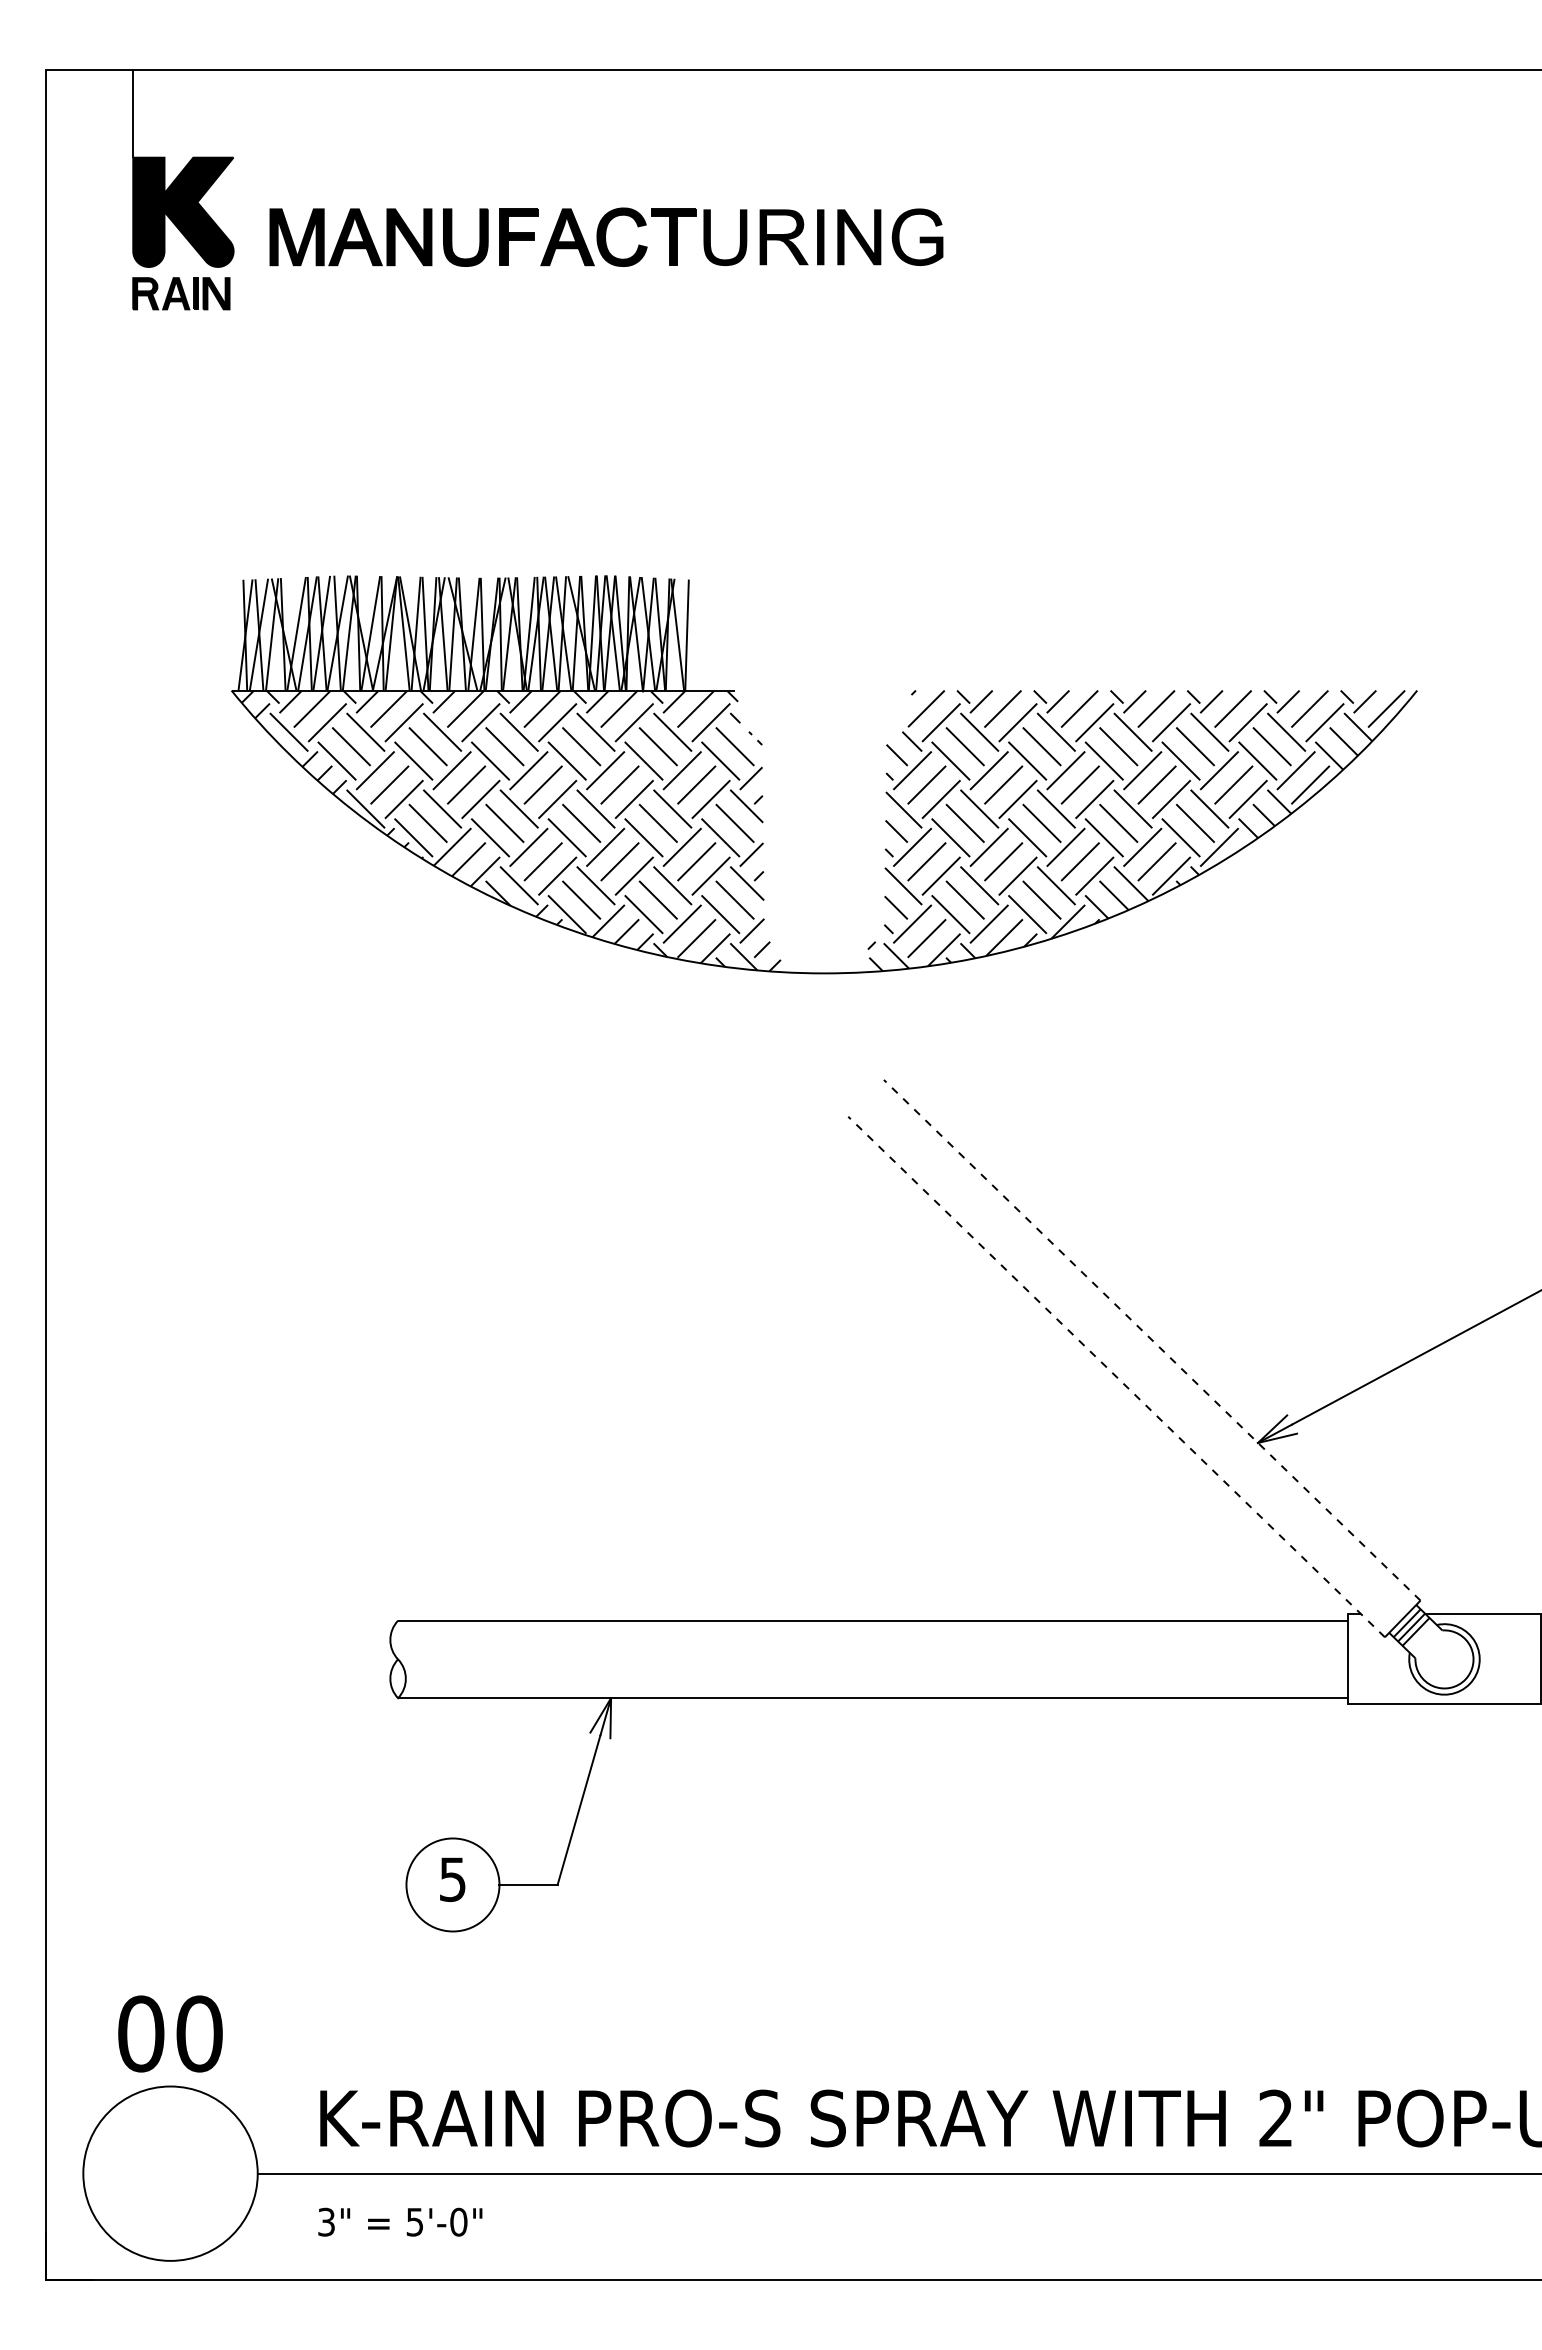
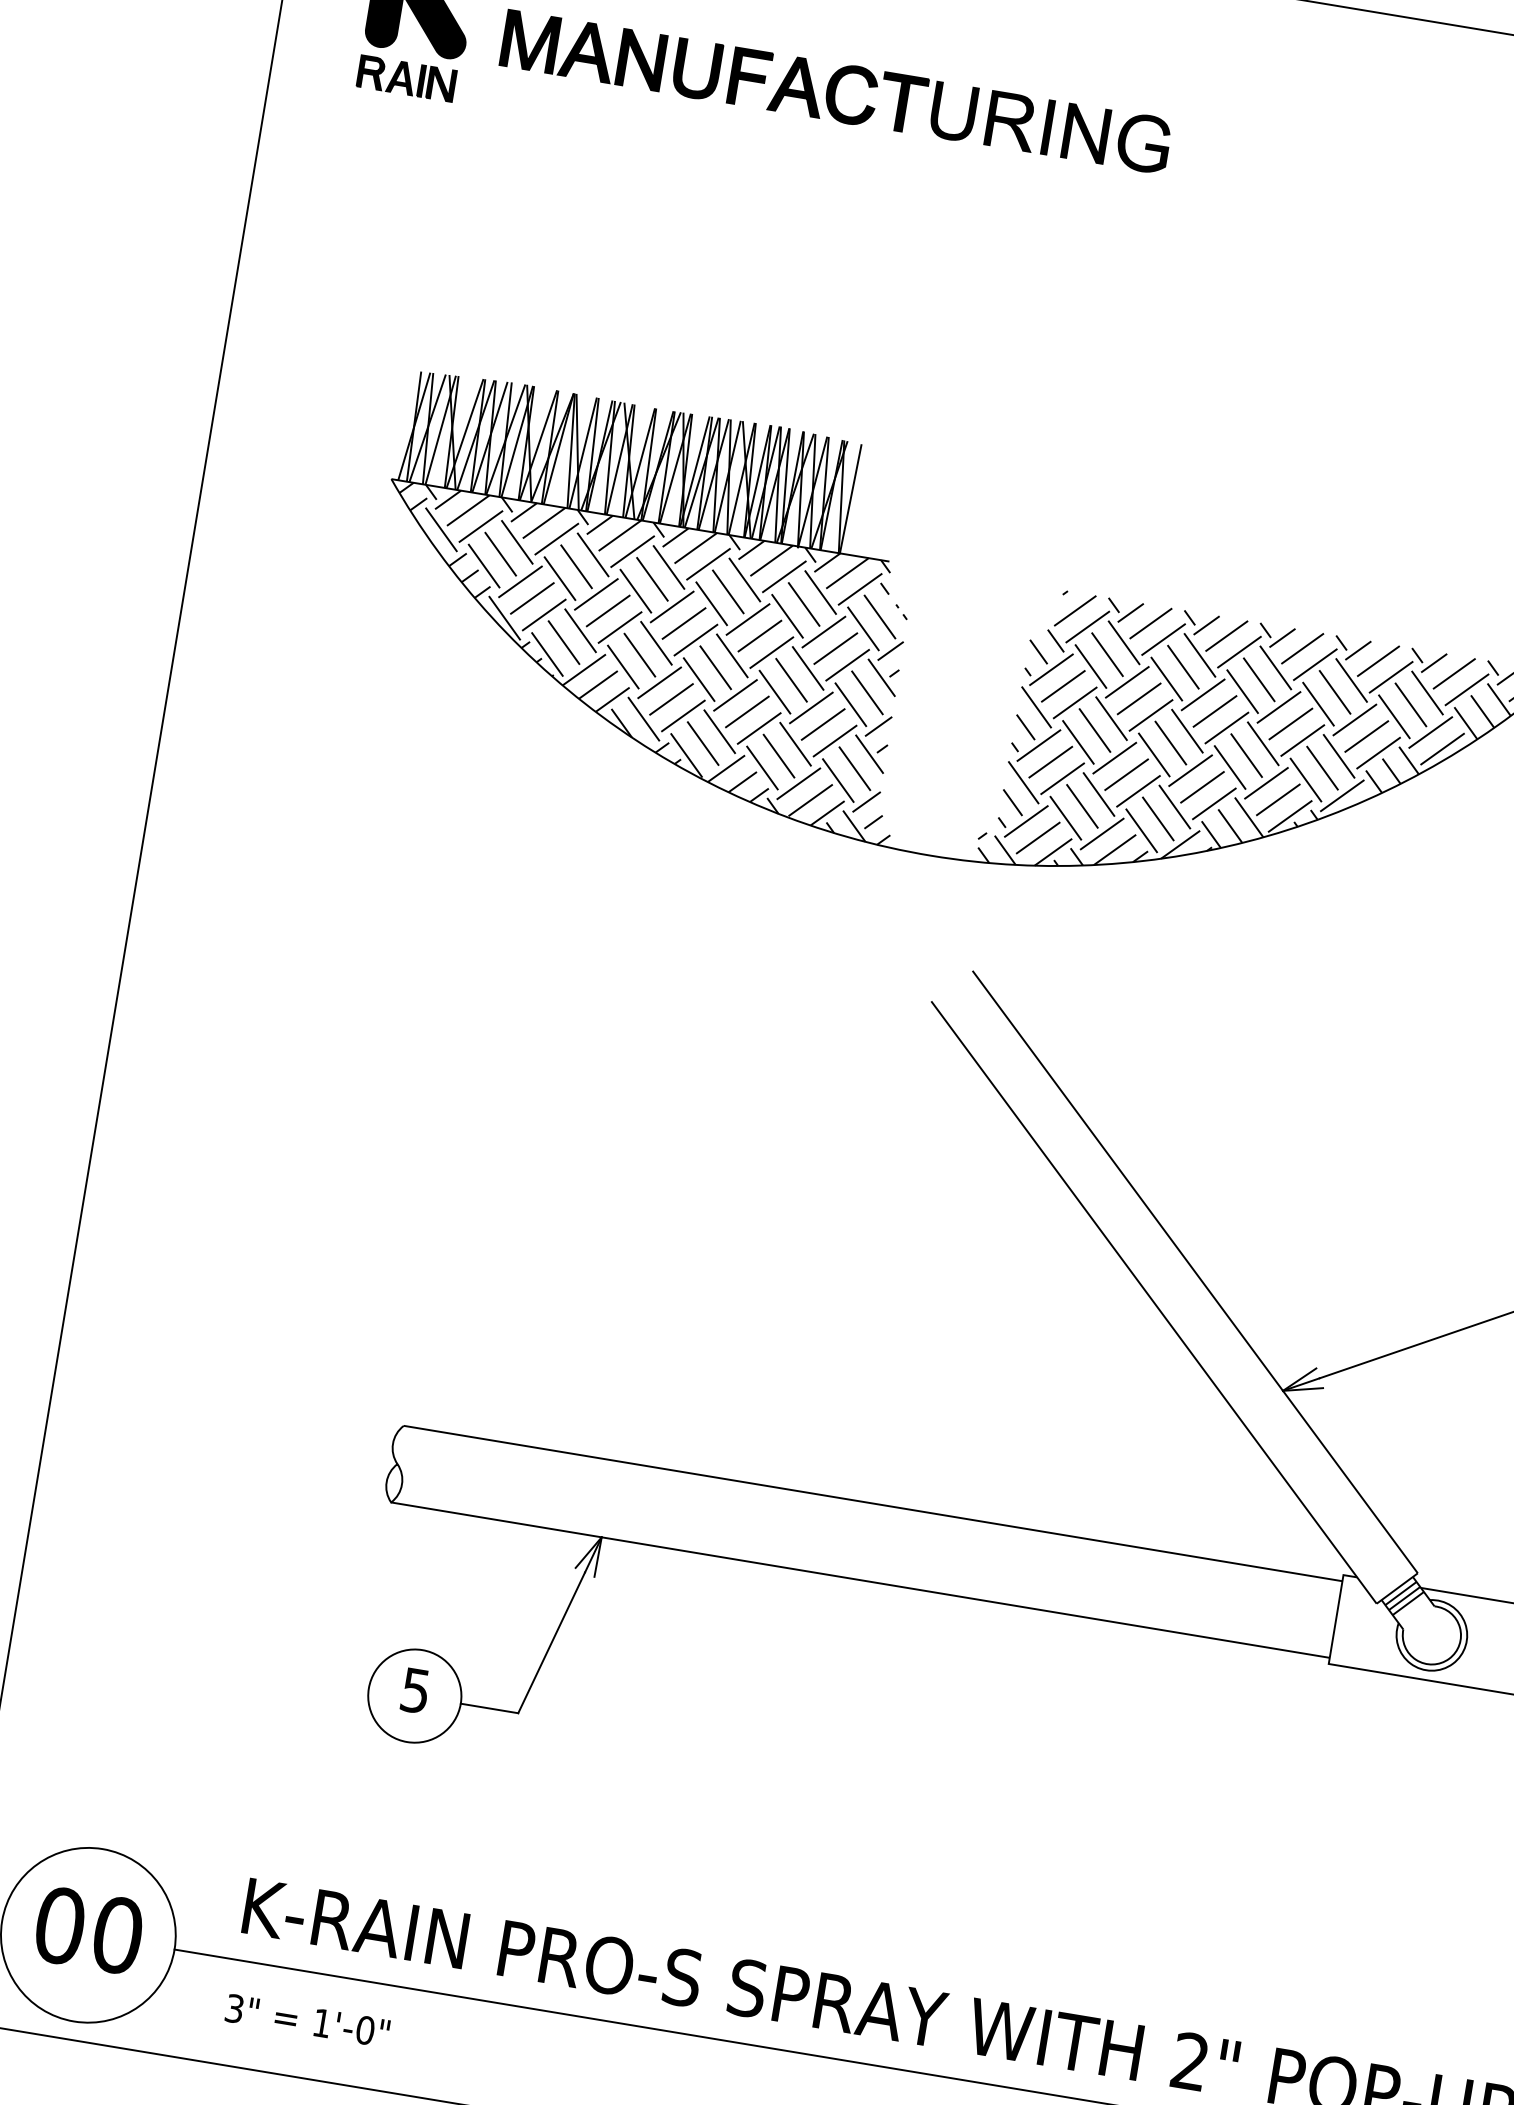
line: (1152, 1340) -> (1195, 1272), dashed -> solid
line: (1116, 1376) -> (1153, 1302), dashed -> solid
text: (170, 2033) -> (89, 1930), moved
text: (414, 2222) -> (321, 2023), 5'-0" -> 1'-0"

